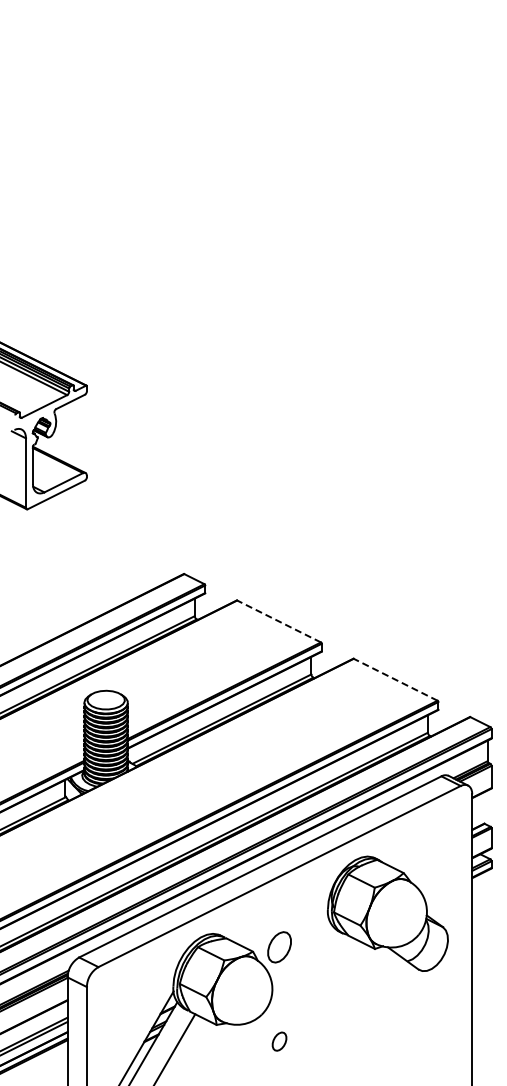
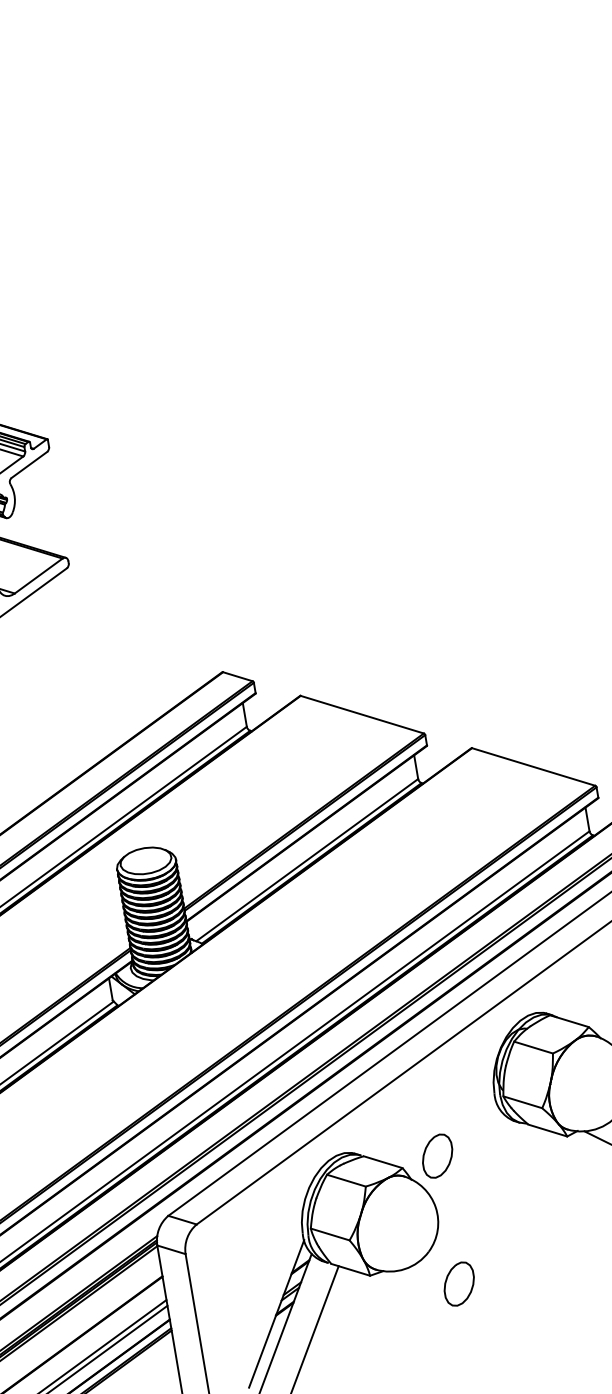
line: (279, 621) -> (362, 714), dashed -> solid
line: (395, 679) -> (533, 766), dashed -> solid
part: (279, 1041) -> (459, 1283), size x1.67

